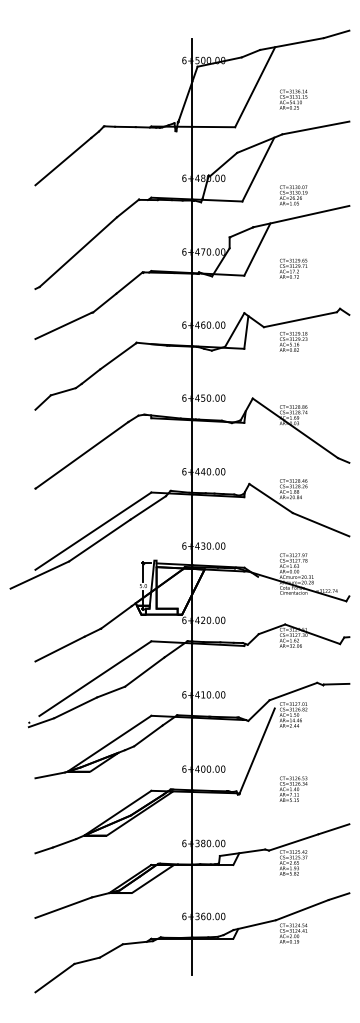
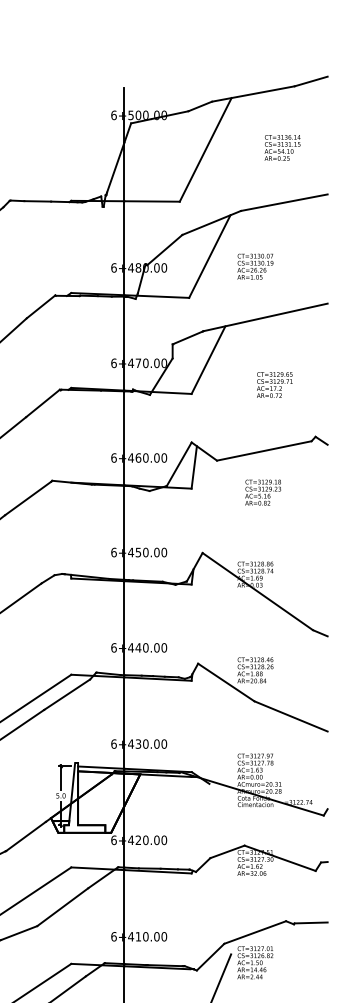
text: (293, 99) -> (282, 147), moved
text: (293, 195) -> (255, 266), moved
text: (293, 268) -> (274, 384), moved
text: (293, 341) -> (263, 492), moved

